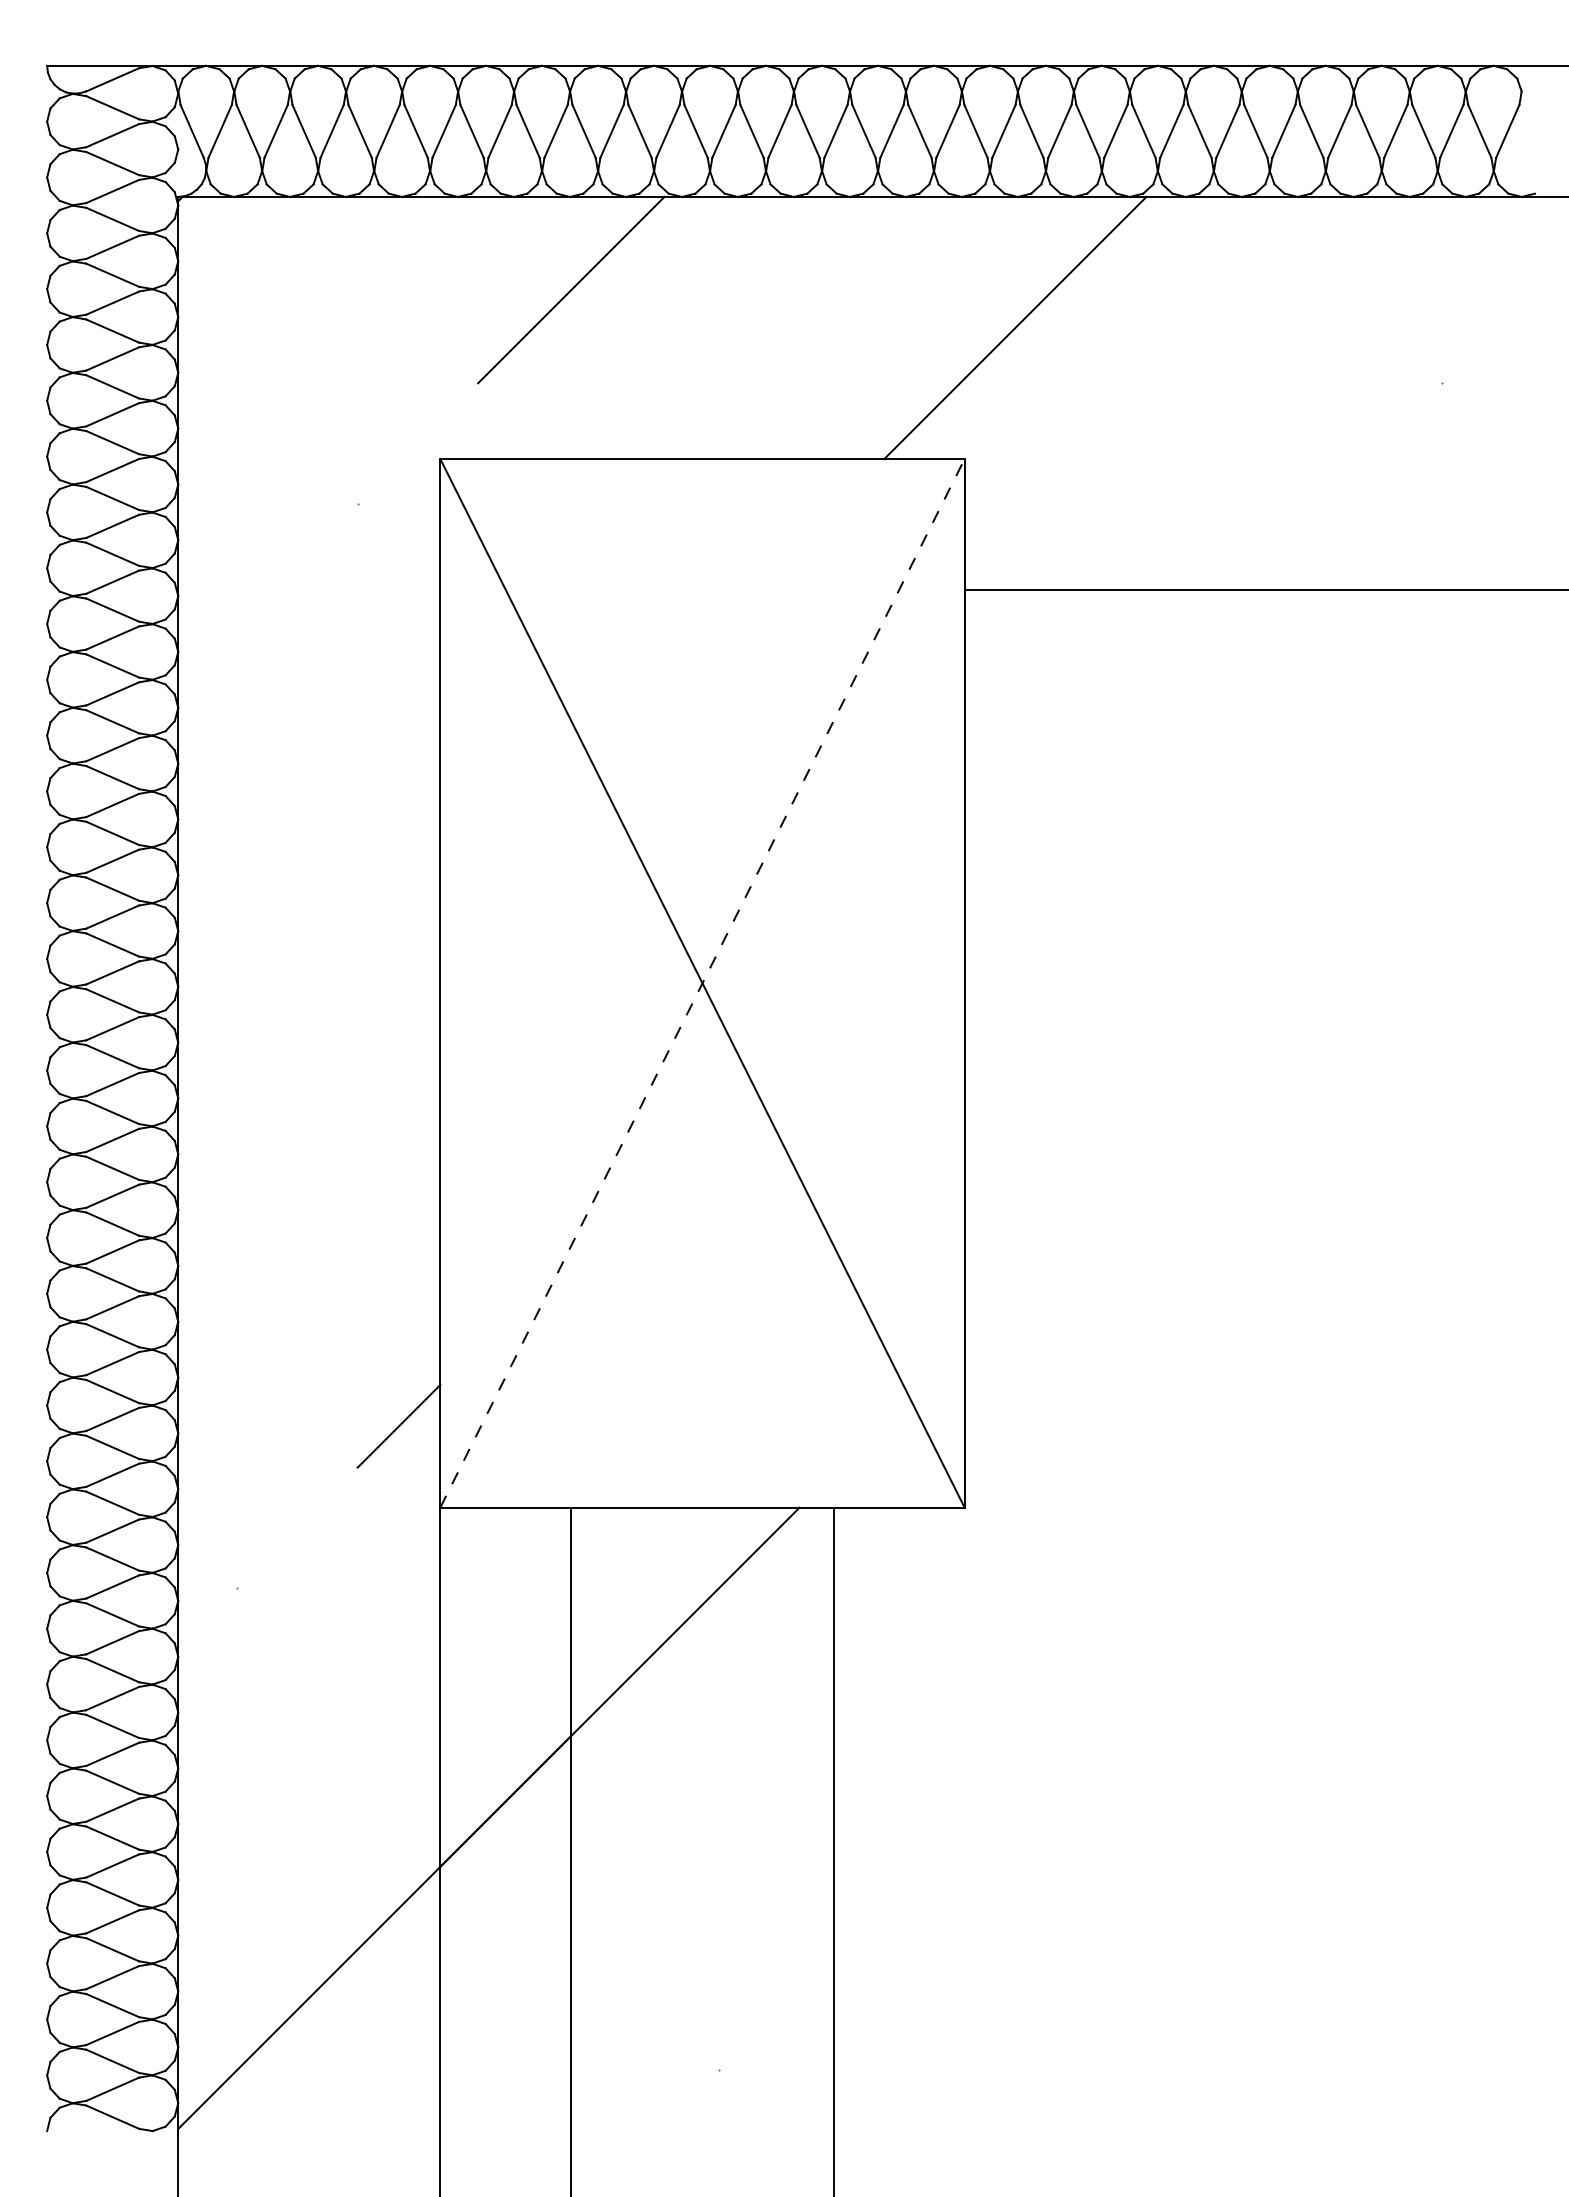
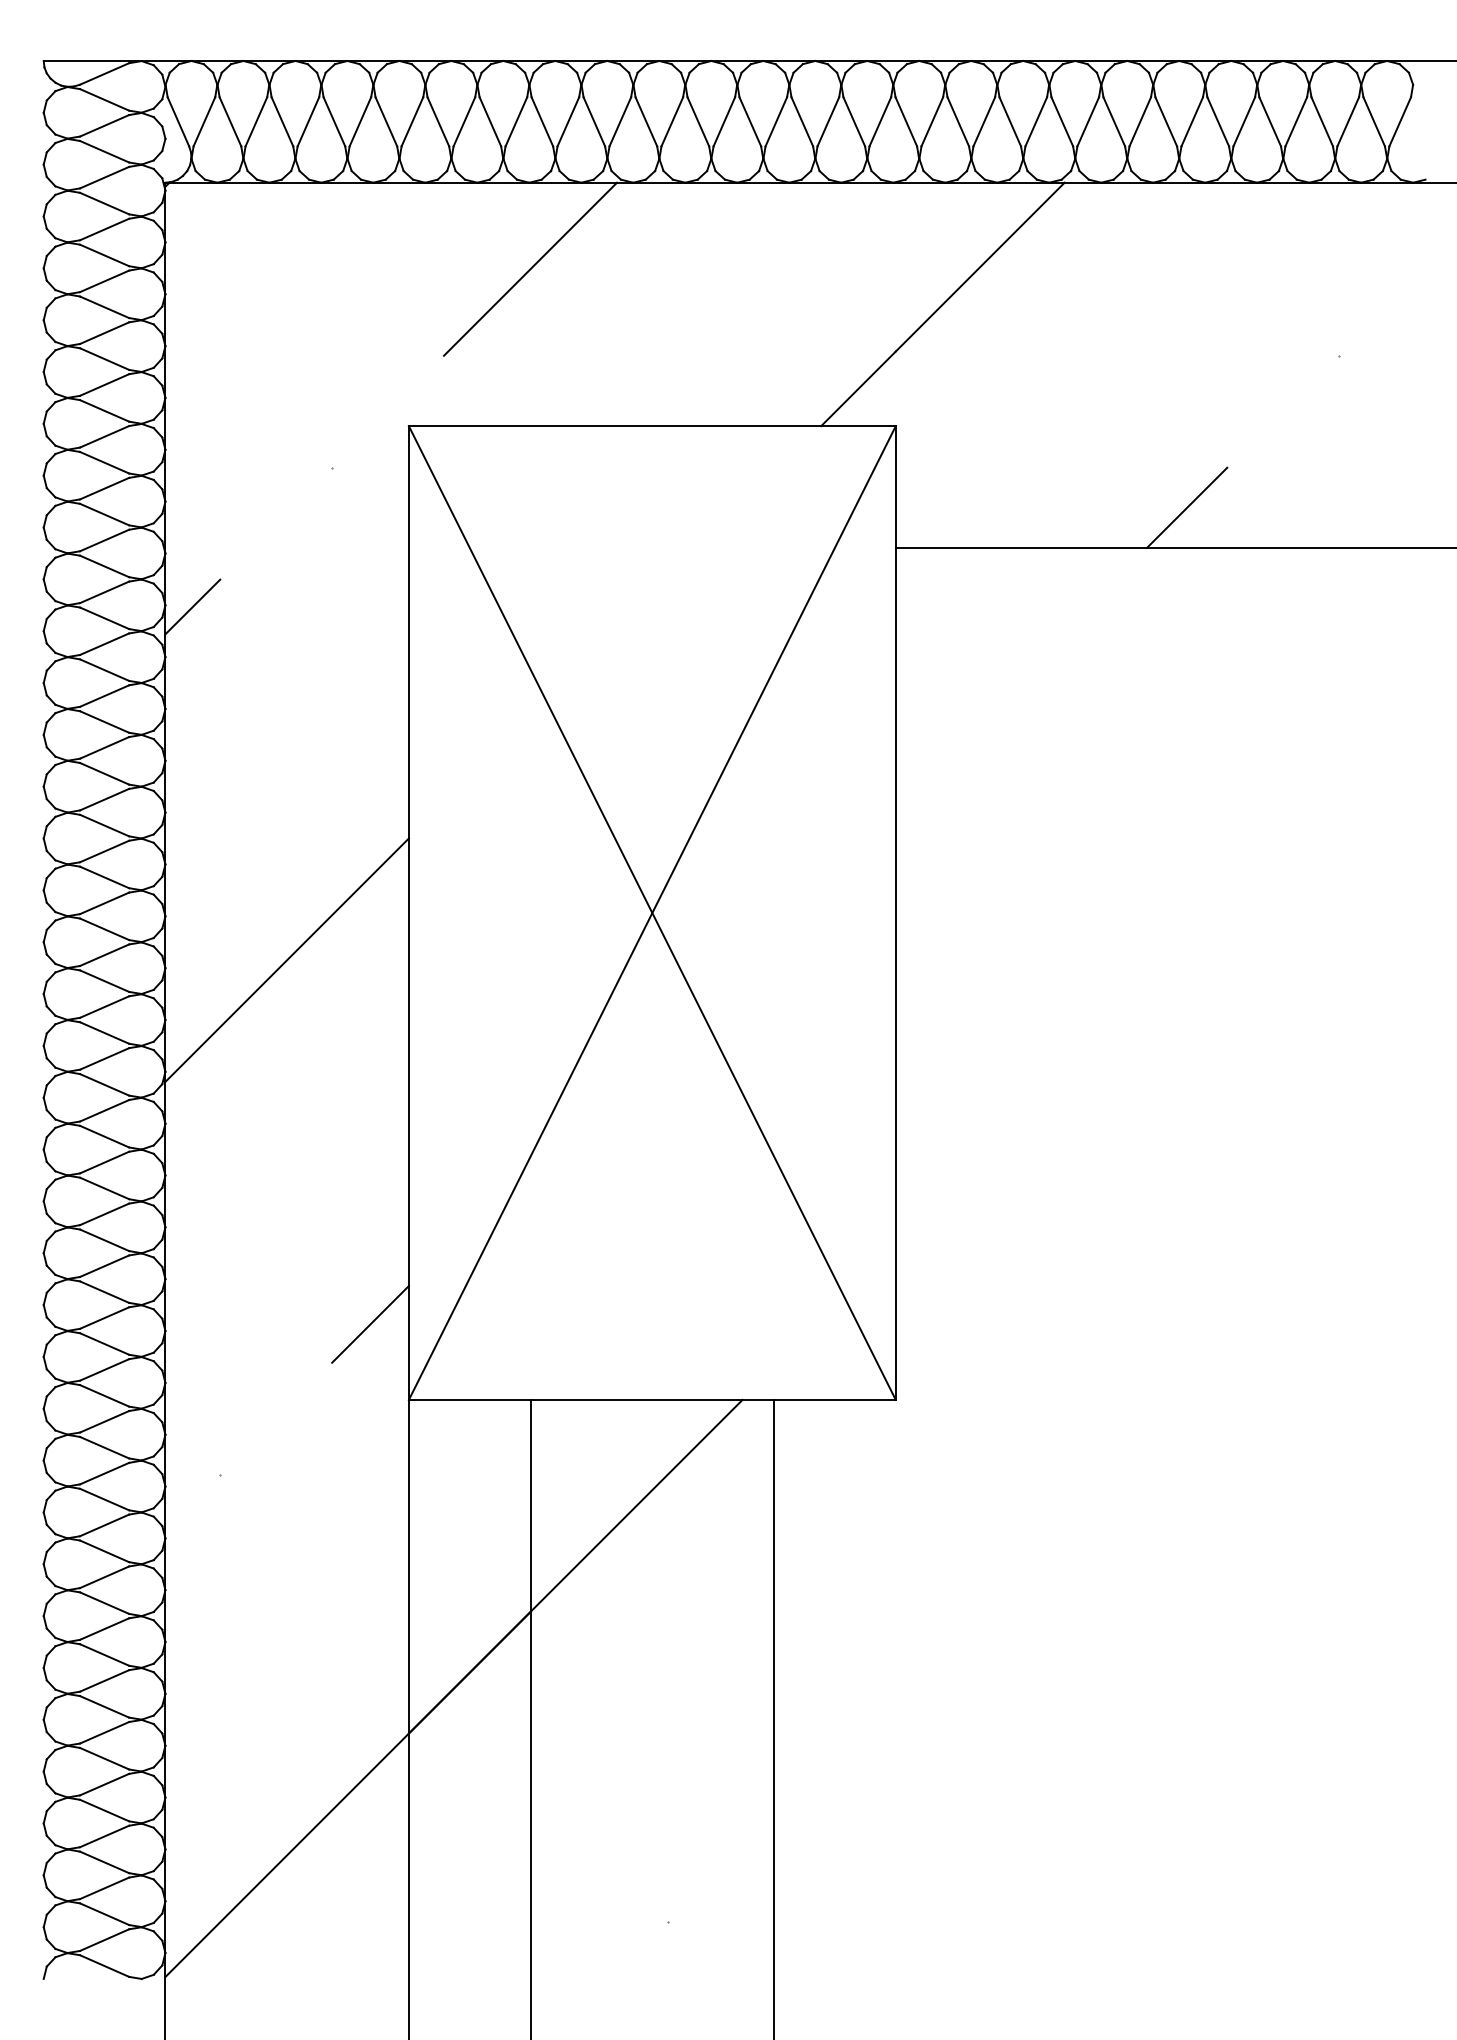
line: (1278, 546) -> (1187, 507), added
line: (207, 653) -> (192, 606), added
line: (702, 982) -> (652, 912), dashed -> solid
line: (309, 1033) -> (287, 959), added

